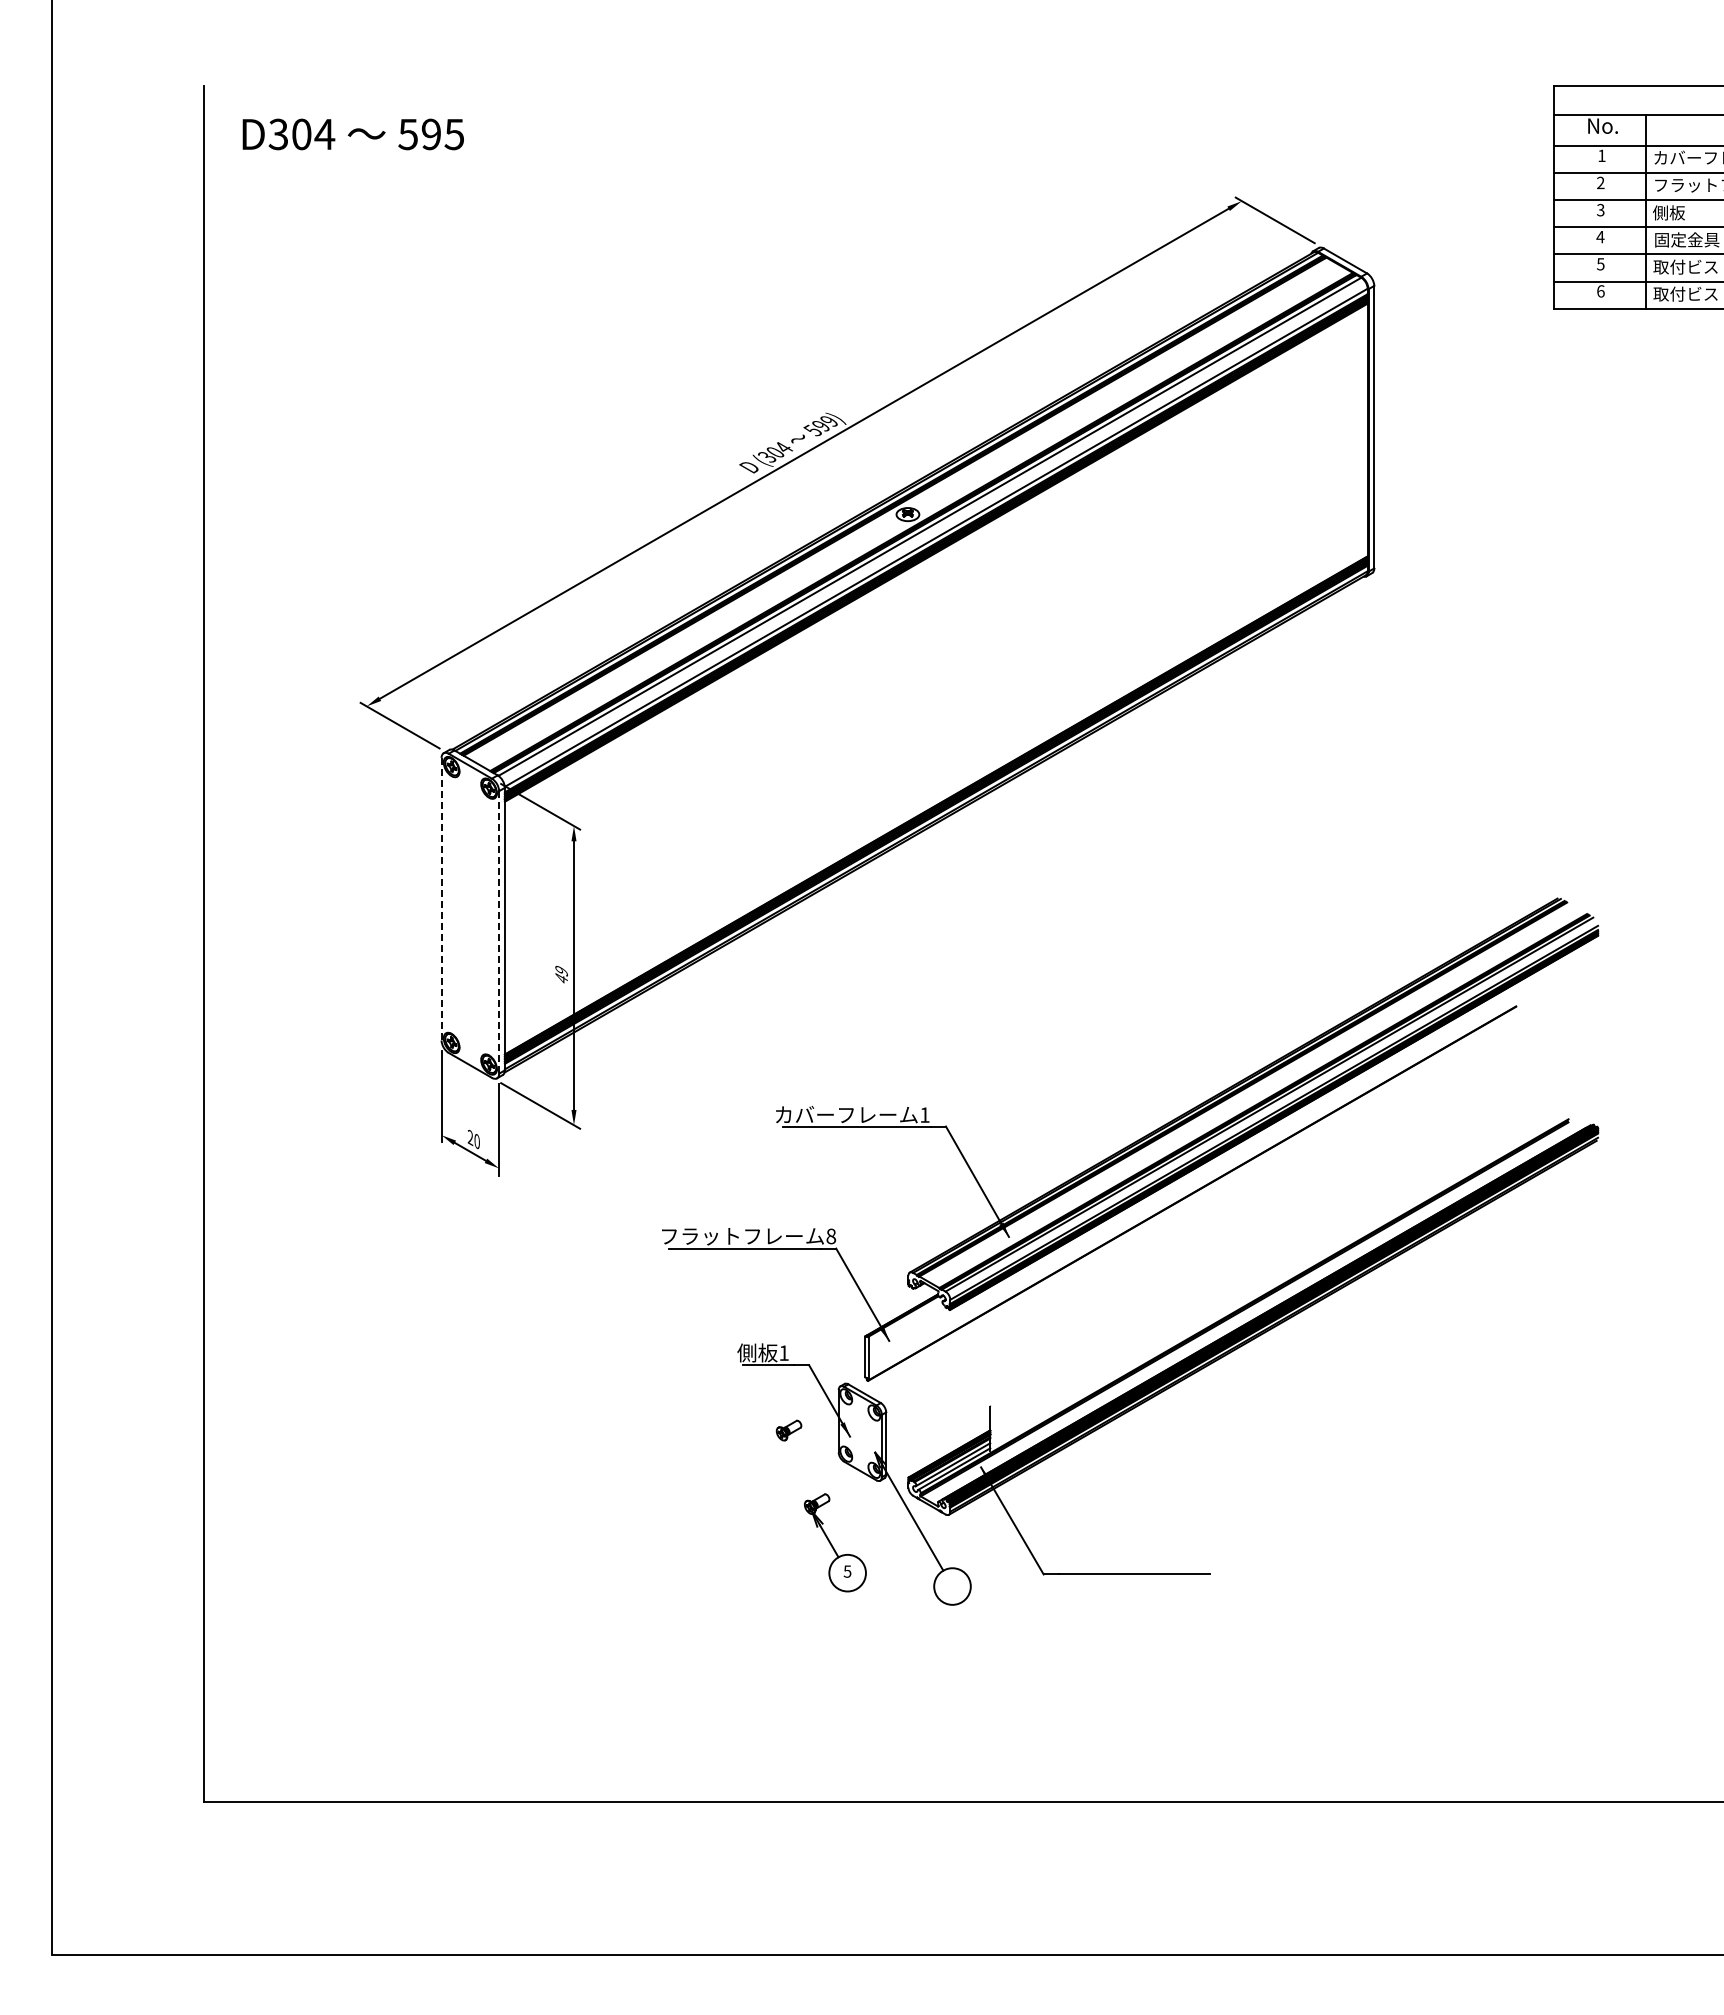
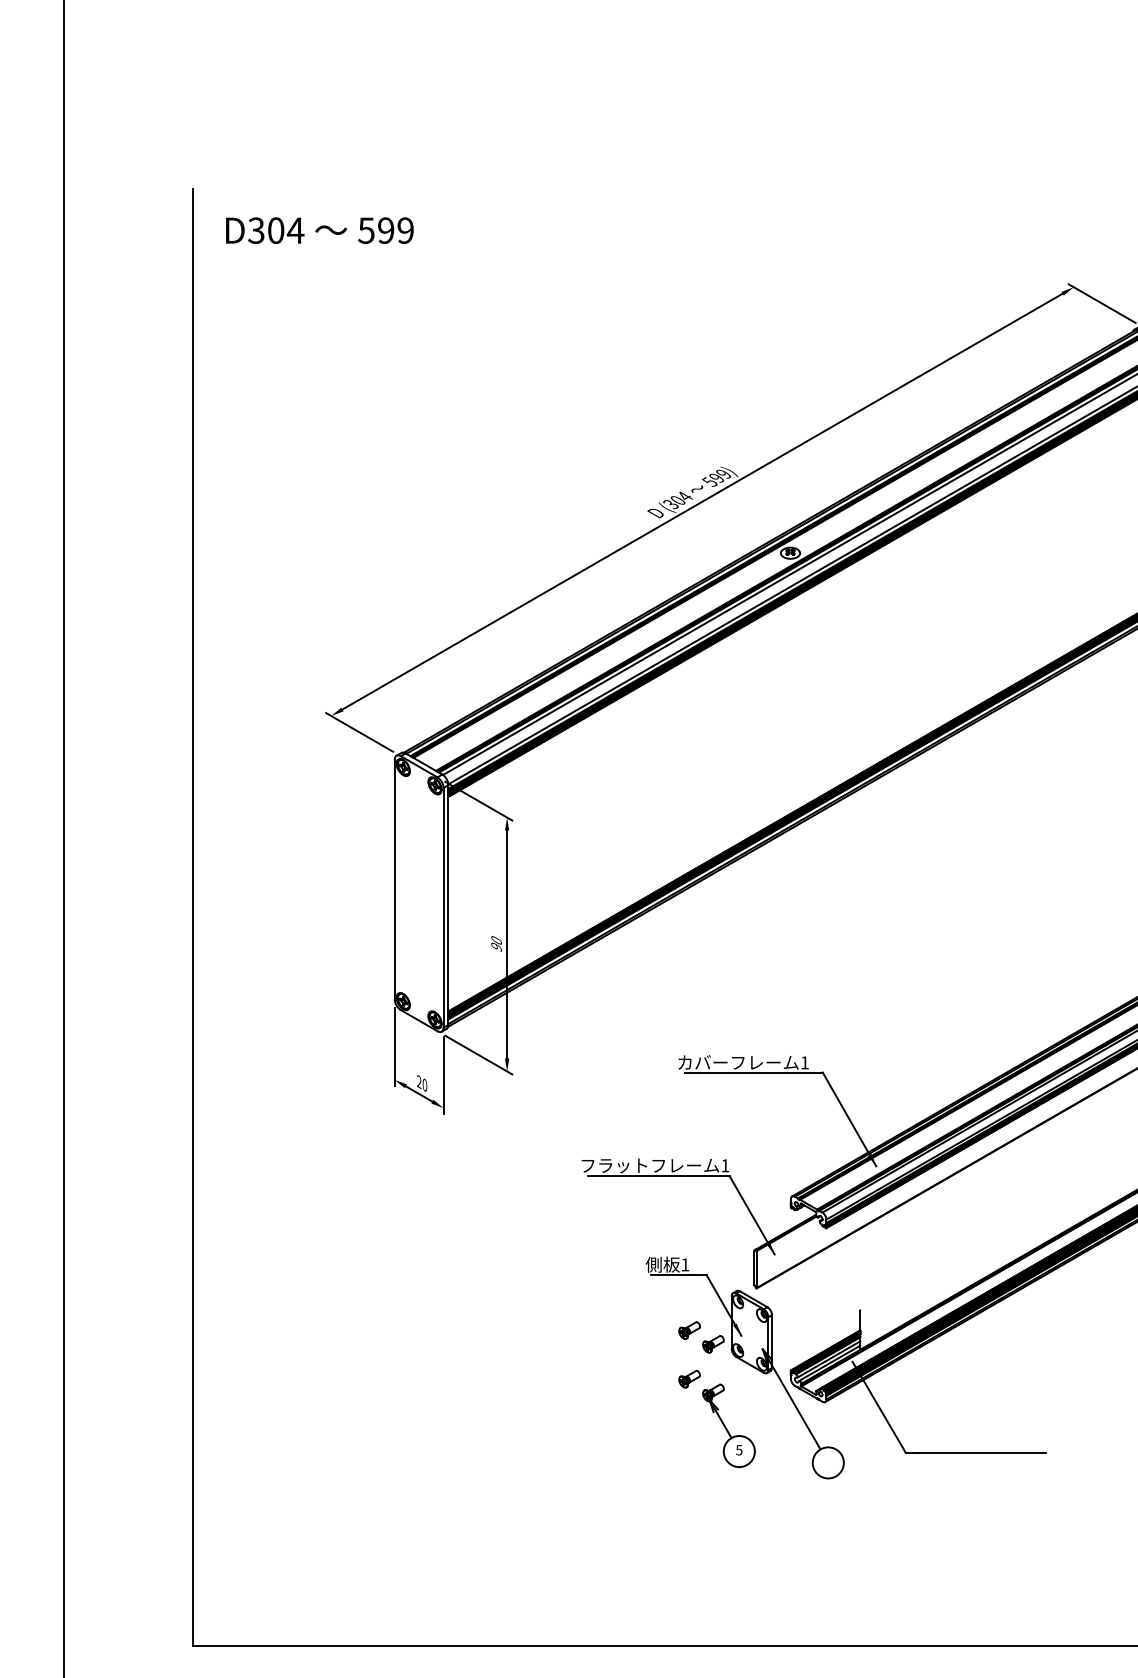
text: (453, 134) -> (404, 230), 595 -> 599
line: (441, 898) -> (394, 879), dashed -> solid
line: (499, 932) -> (443, 907), dashed -> solid
text: (561, 974) -> (496, 943), 49 -> 90
text: (831, 1236) -> (725, 1165), 8 -> 1
part: (817, 1446) -> (713, 1344), added
part: (788, 1487) -> (689, 1378), added

